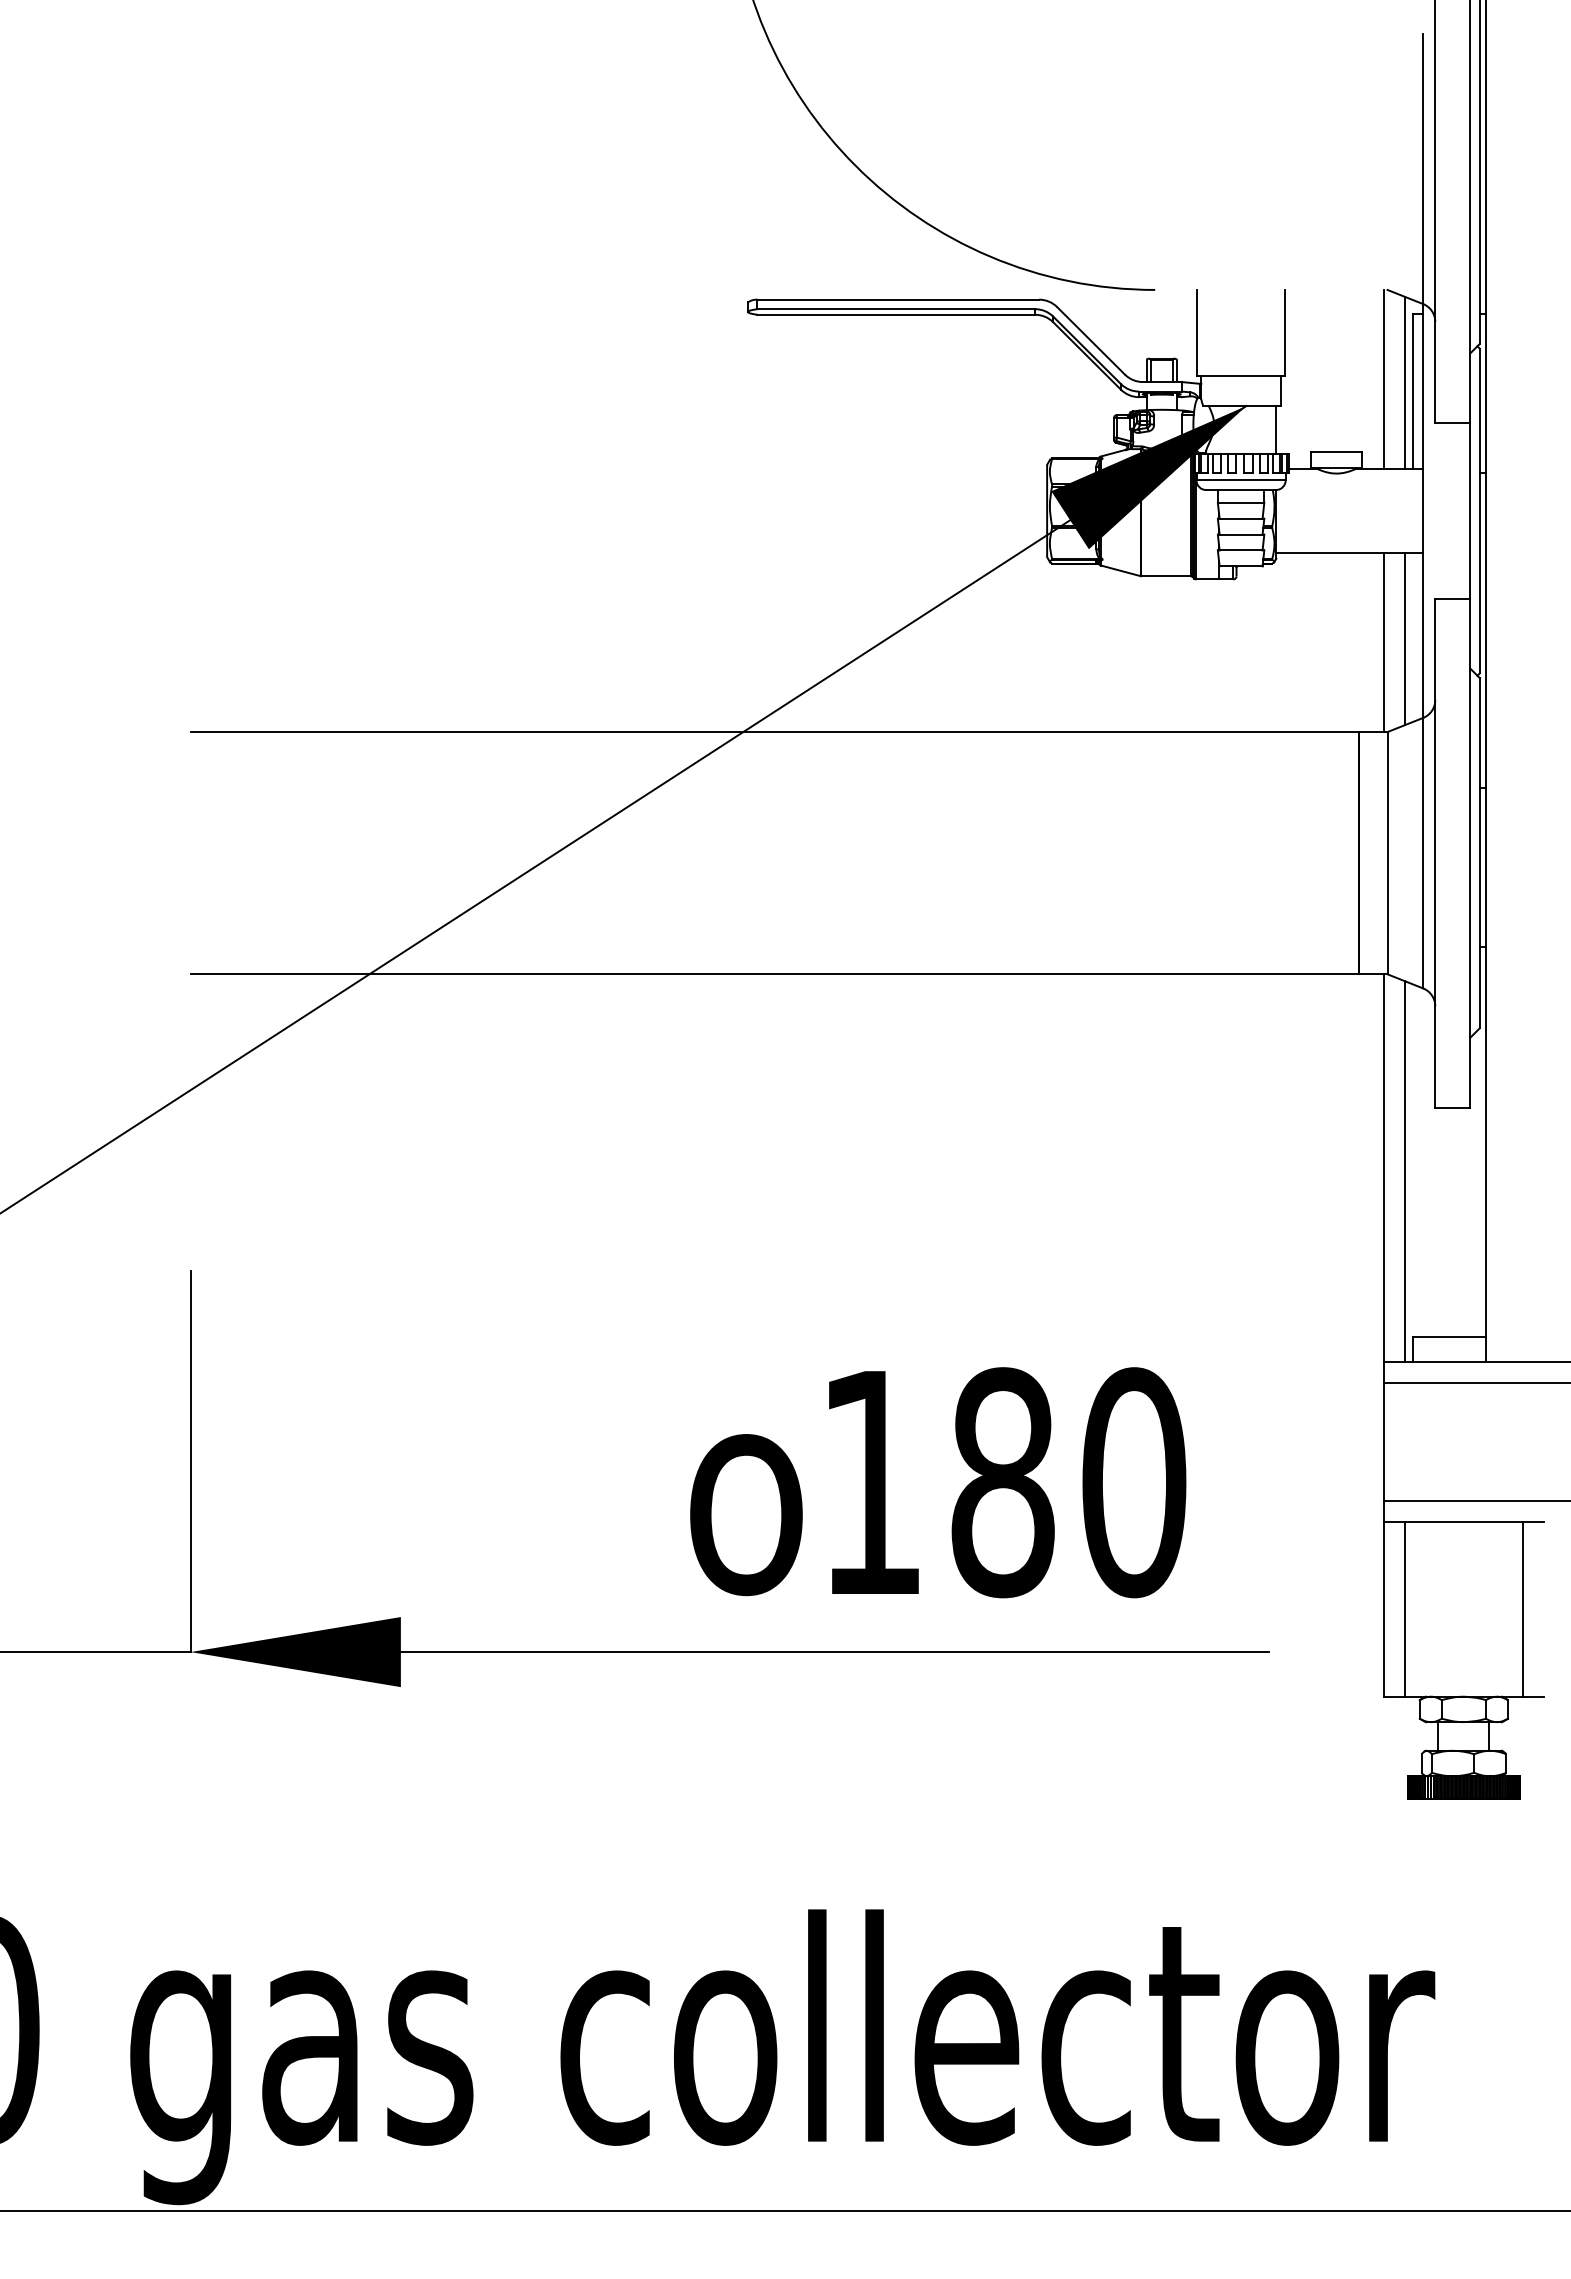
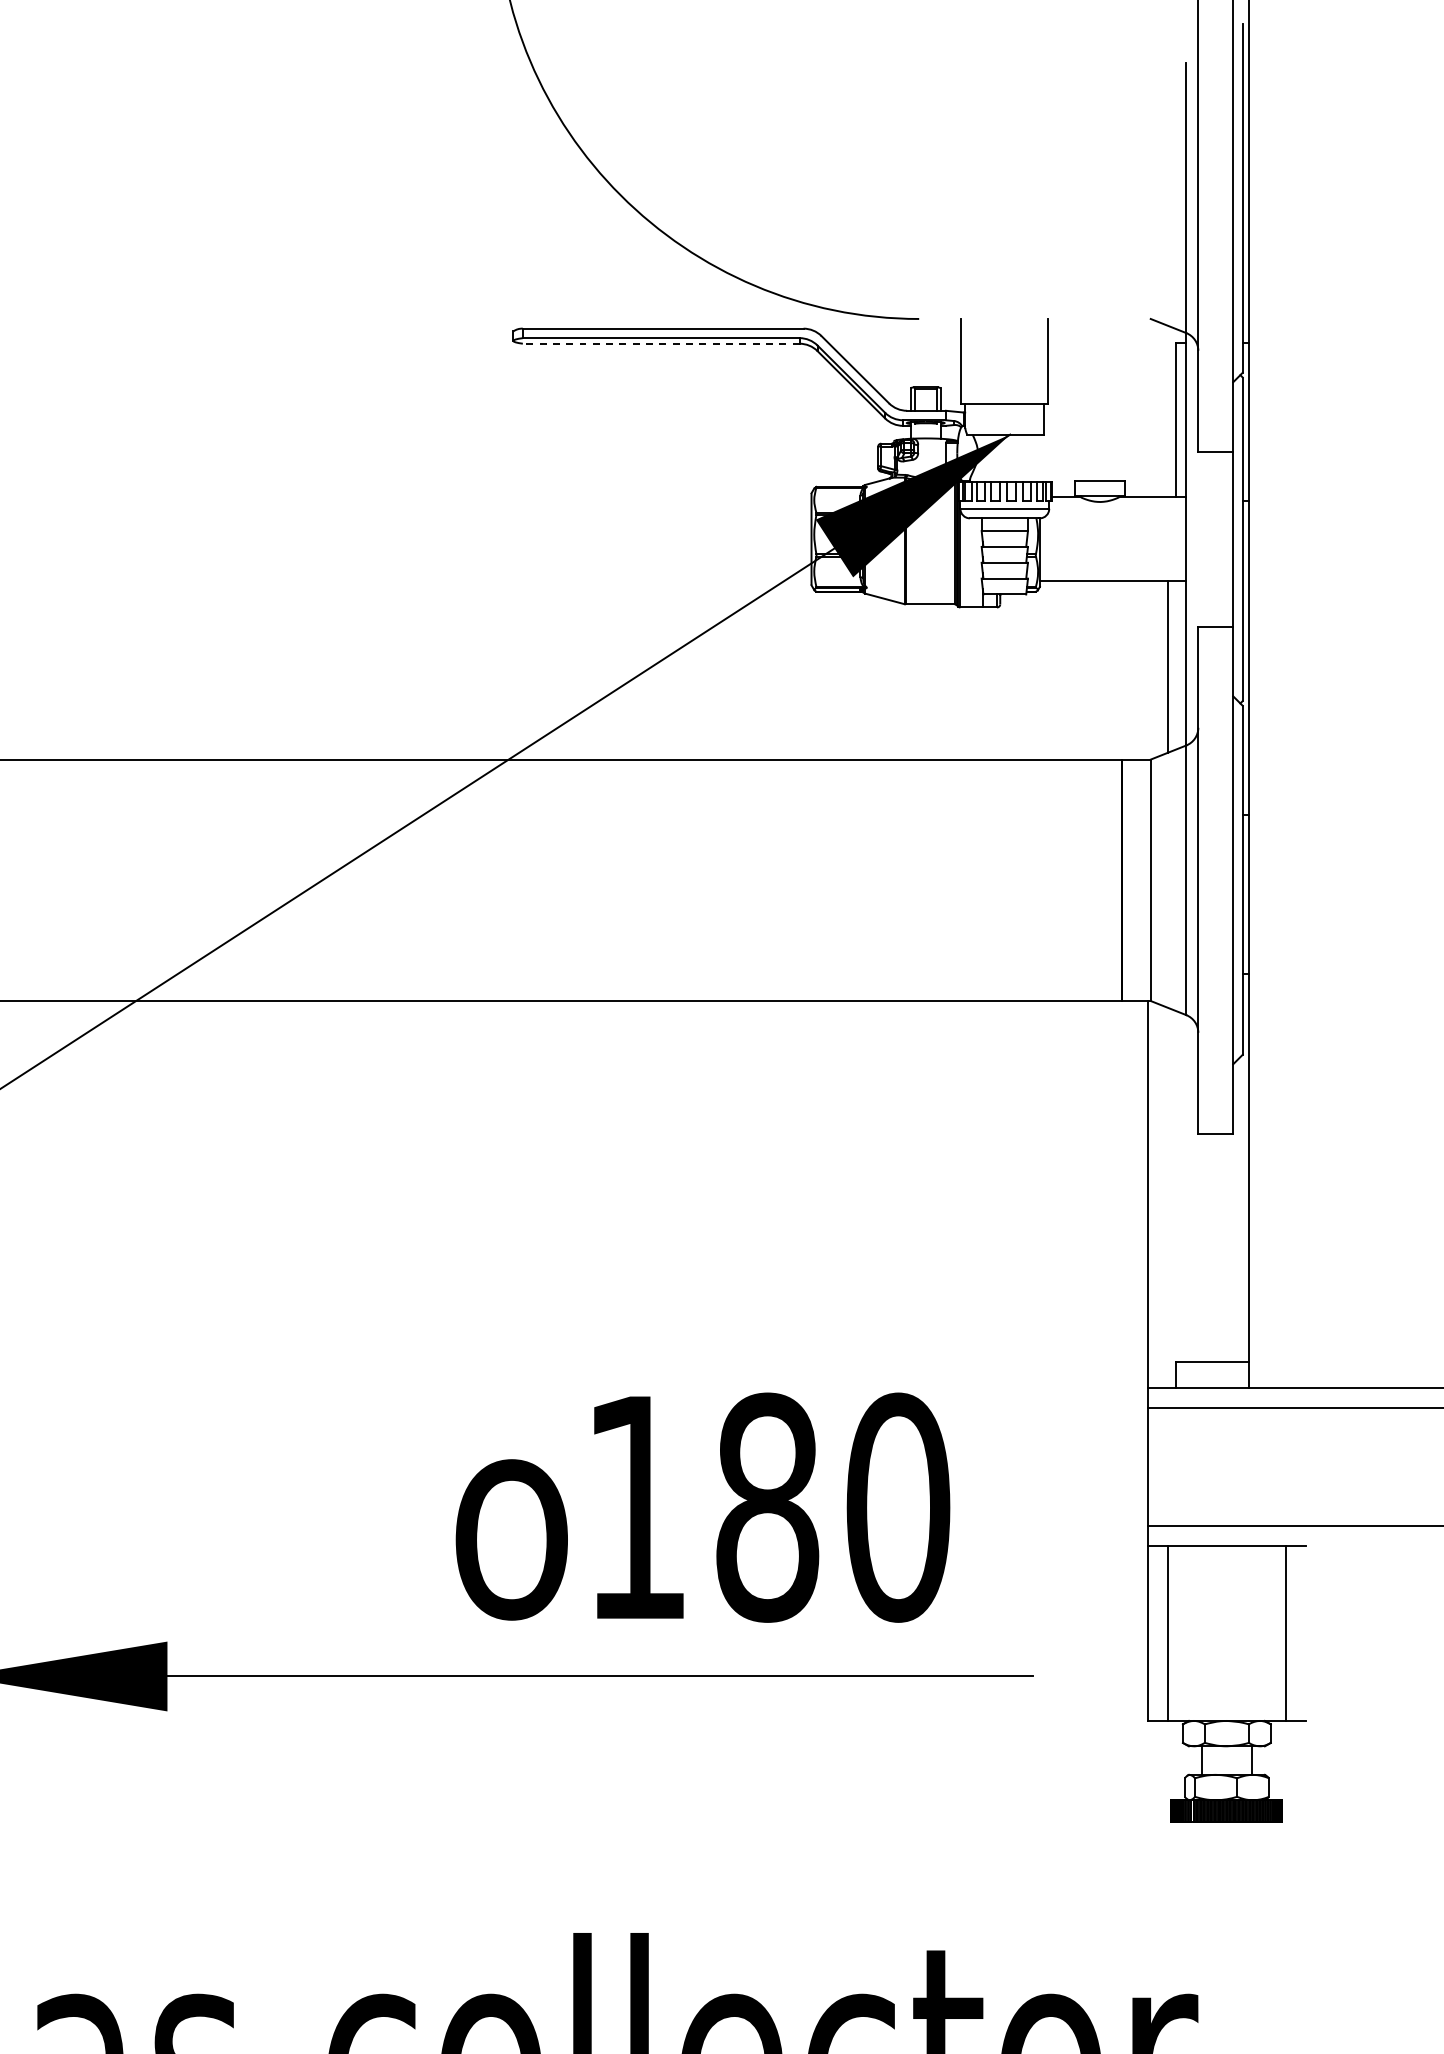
line: (896, 314) -> (661, 343), solid -> dashed
line: (1384, 378) -> (1147, 407), removed
line: (1404, 382) -> (1167, 411), removed
line: (1276, 429) -> (1040, 458), removed
line: (1384, 642) -> (1147, 670), removed
line: (1404, 1171) -> (1167, 1197), removed

